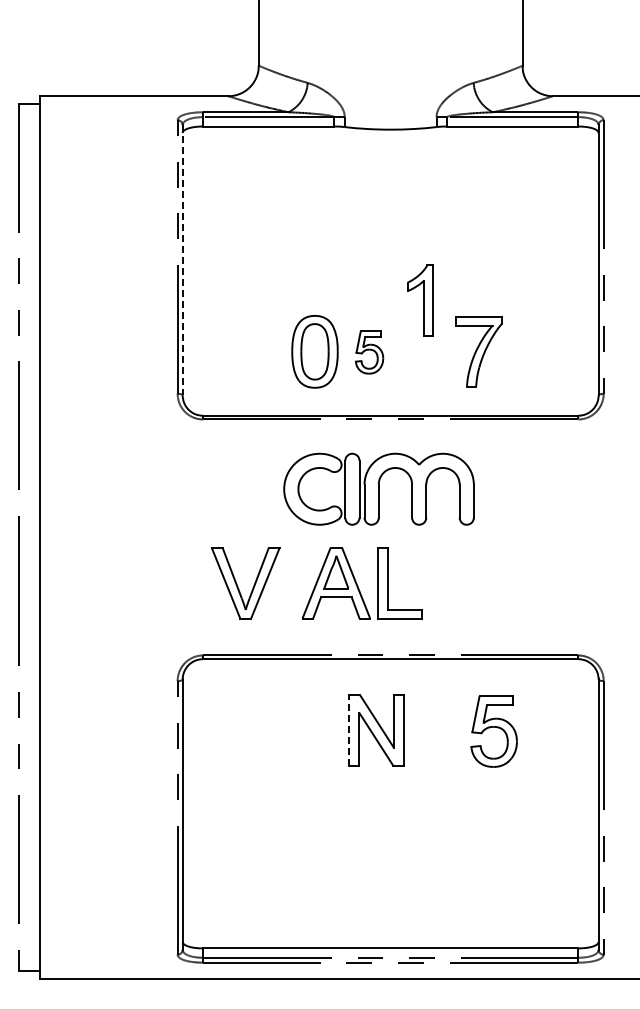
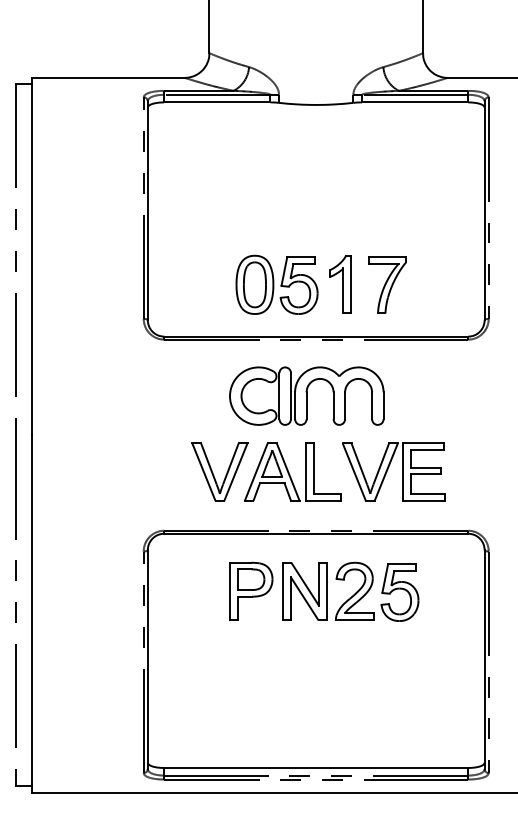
line: (182, 260) -> (147, 210), dashed -> solid
part: (420, 300) -> (340, 284), moved
part: (369, 352) -> (299, 285), size x1.67
part: (479, 580) -> (388, 470), added
part: (238, 586) -> (214, 474), moved
part: (310, 730) -> (251, 591), added
line: (349, 730) -> (282, 591), dashed -> solid
part: (437, 730) -> (354, 591), added

